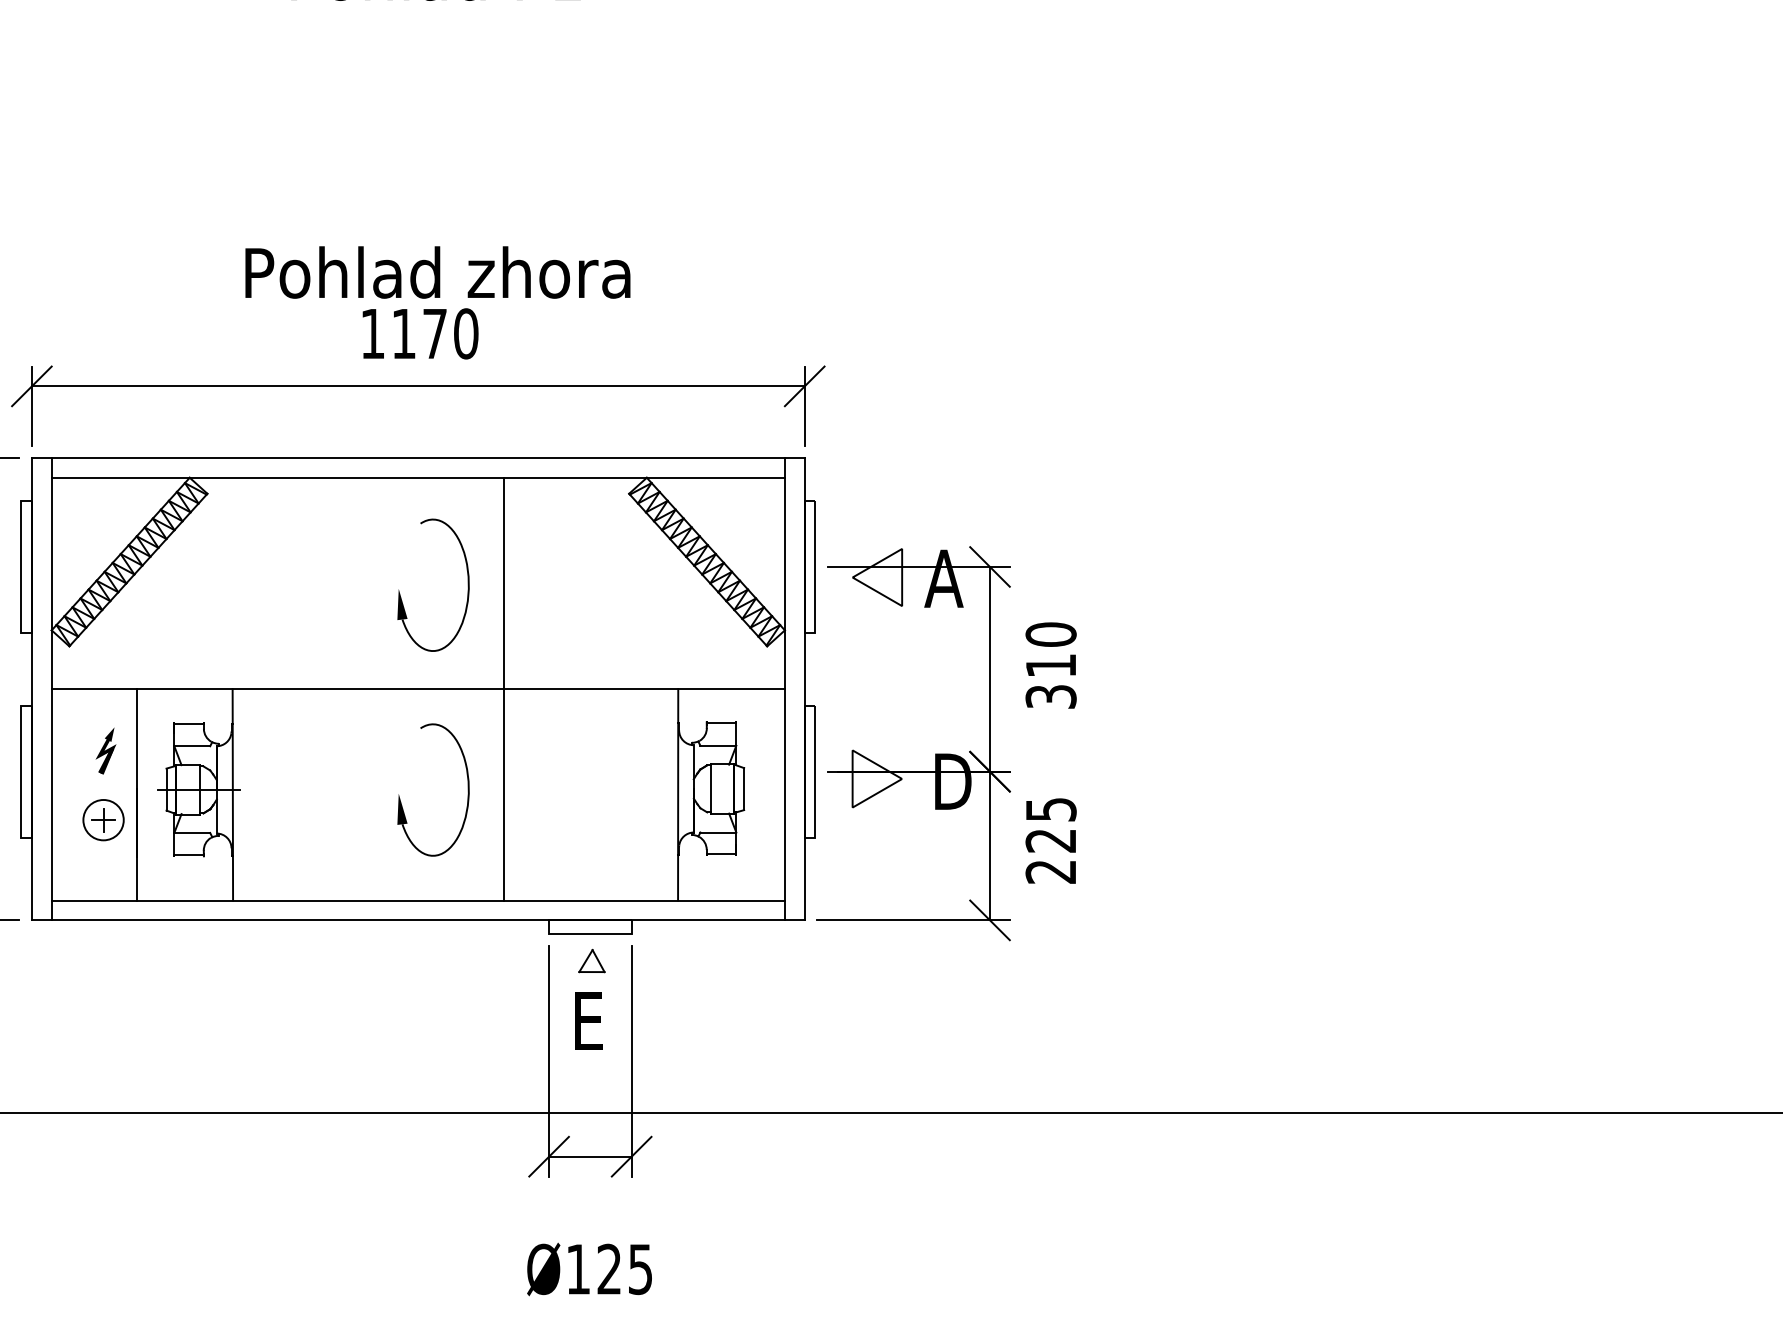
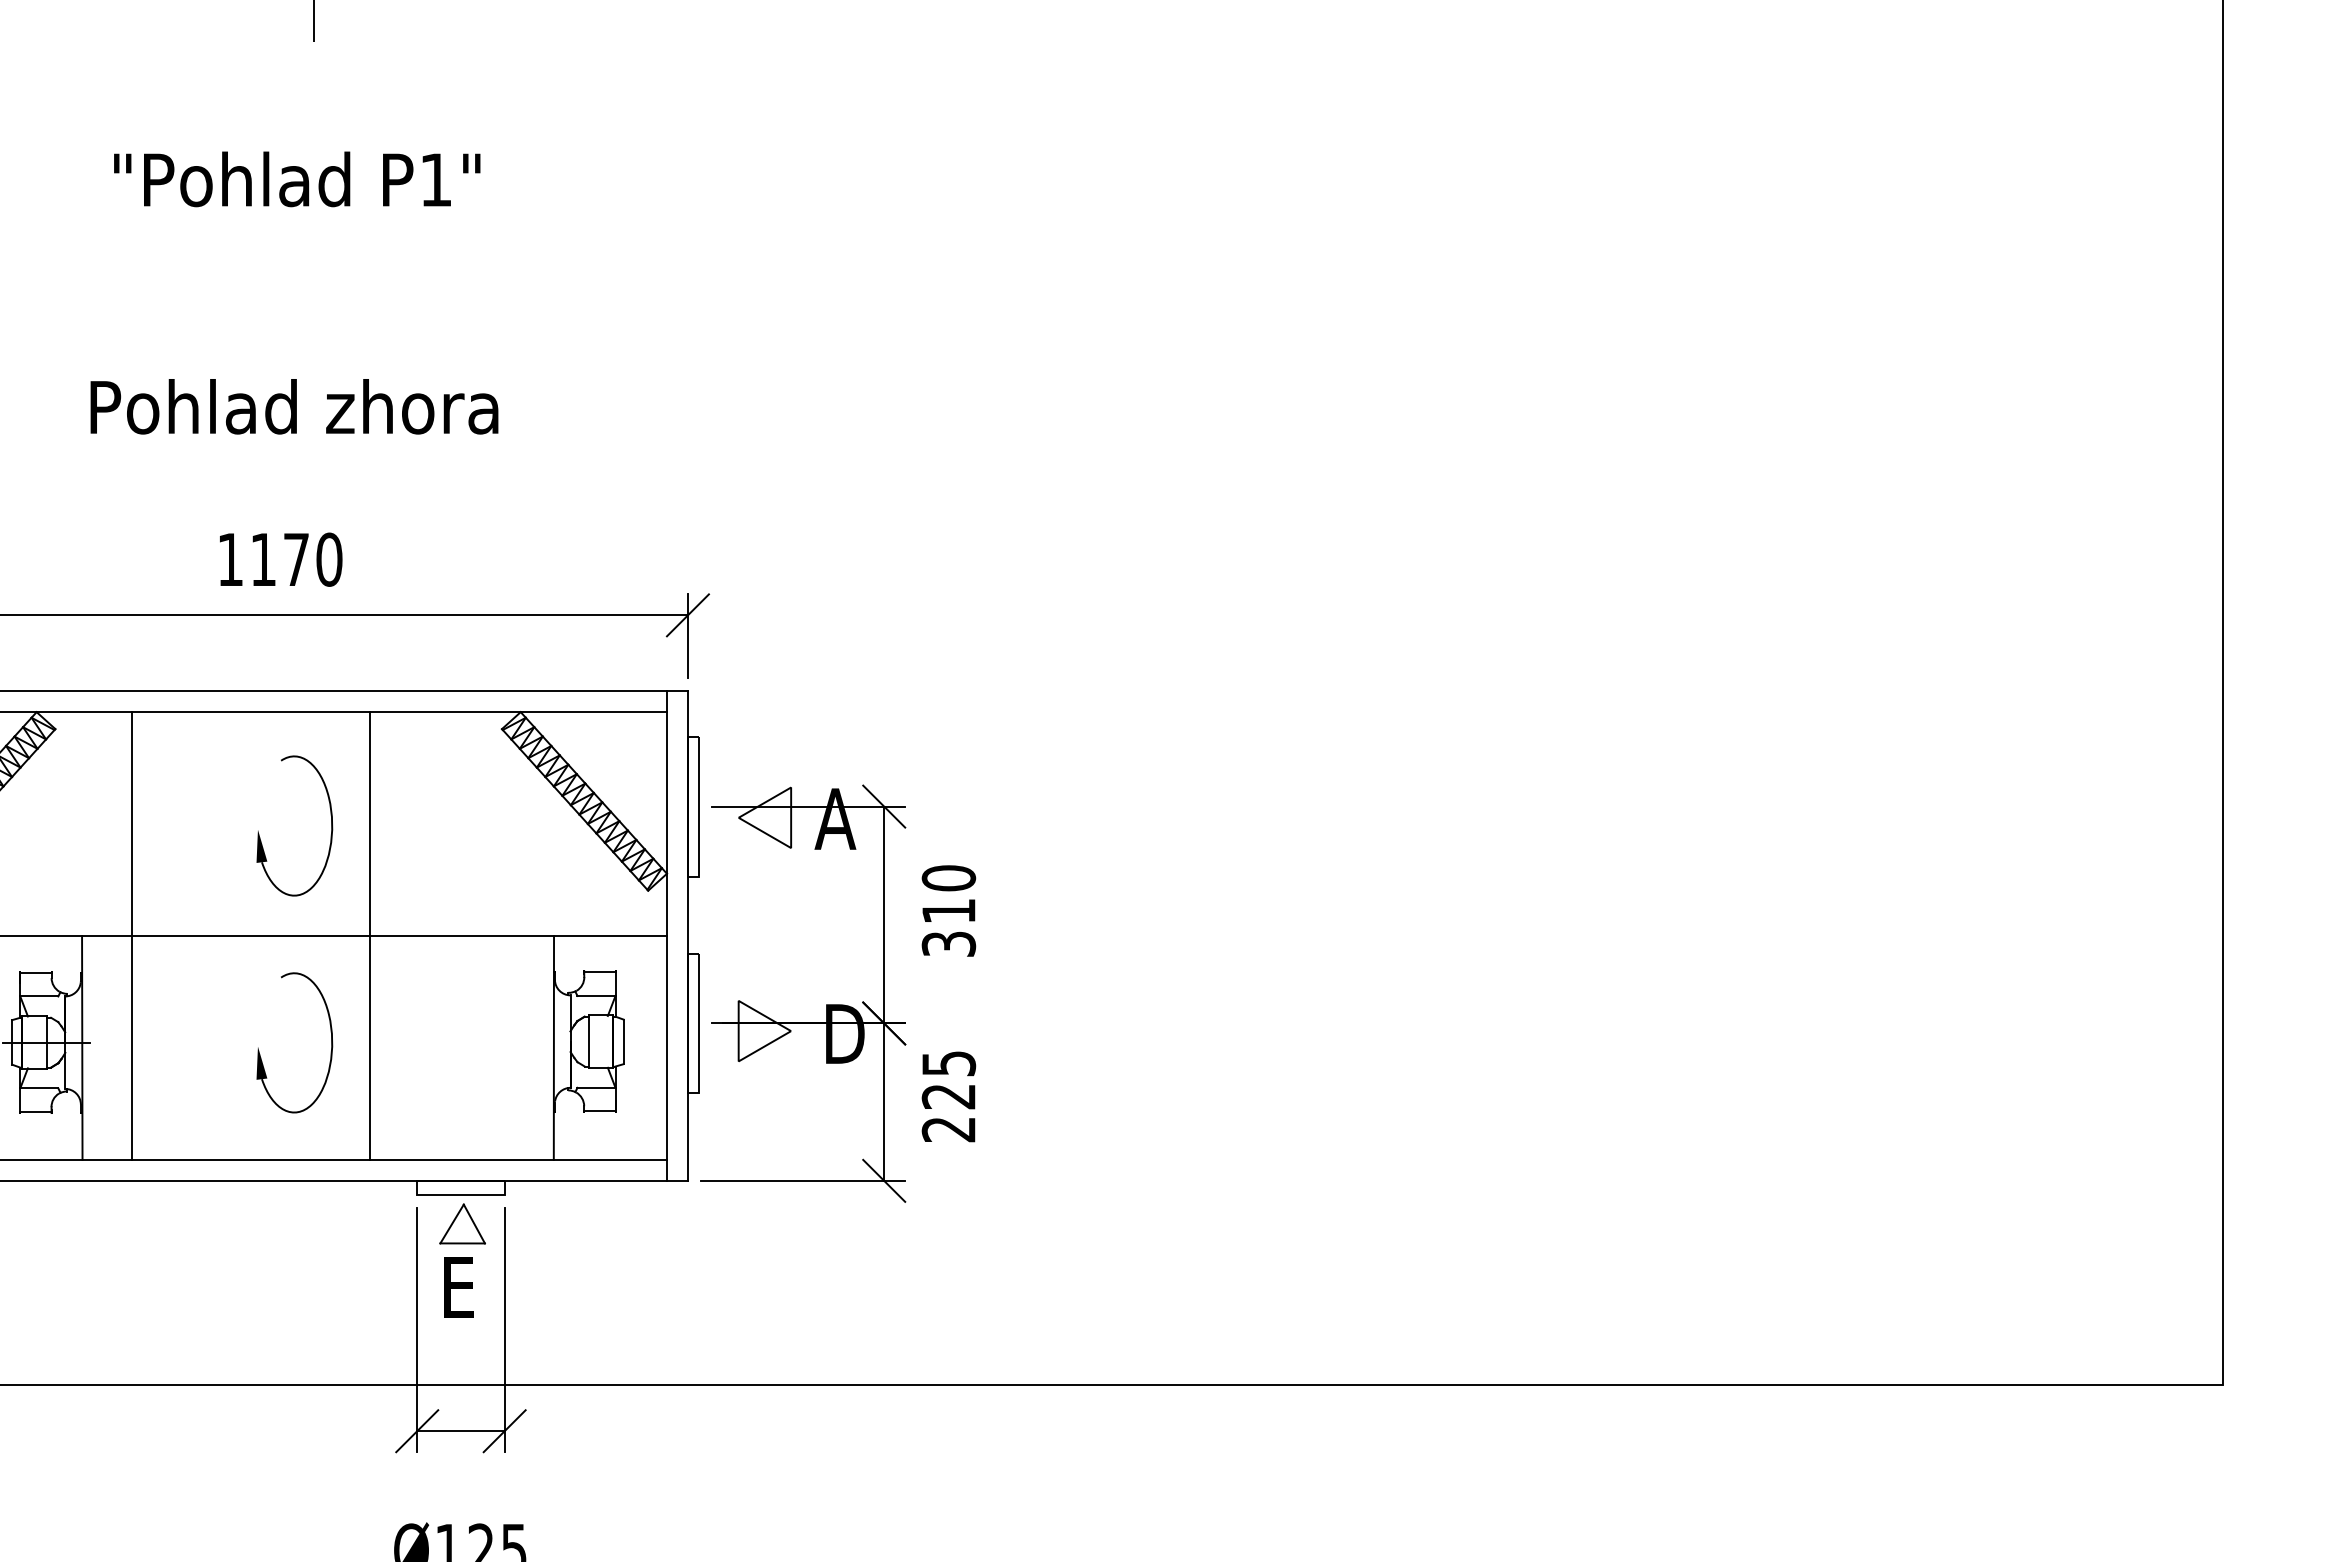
text: (437, 272) -> (294, 406), moved
line: (279, 688) -> (131, 935), added
part: (591, 960) -> (462, 1223), size x1.67

